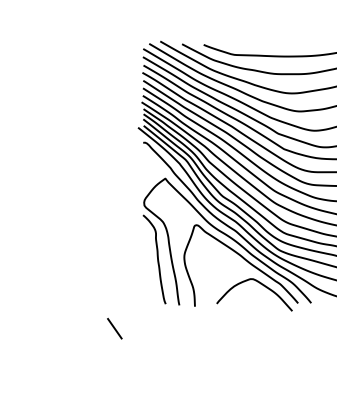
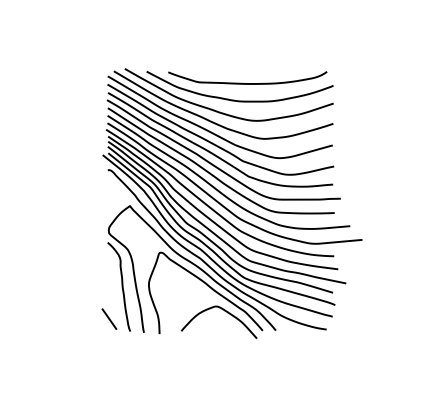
line: (114, 328) -> (109, 318), moved

